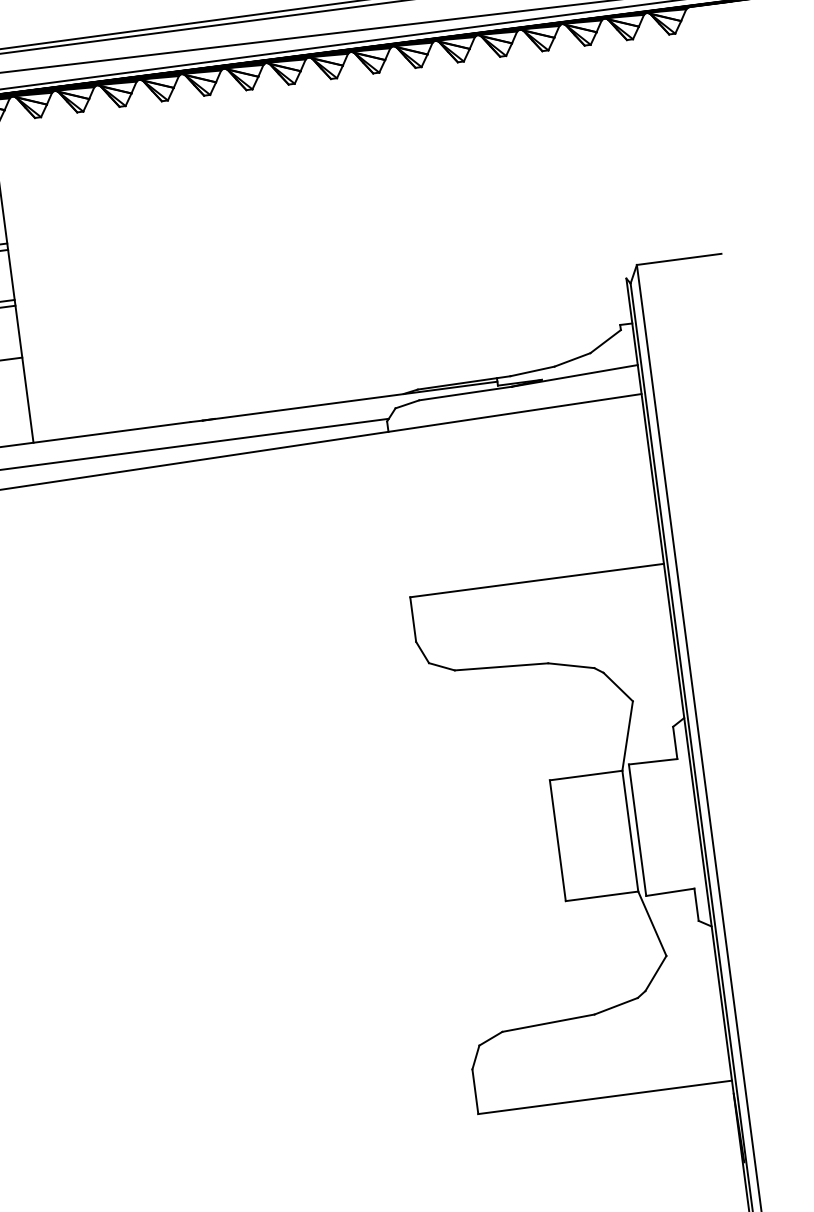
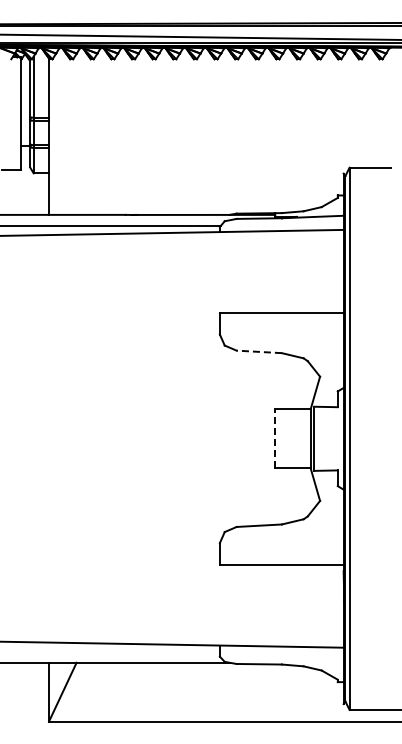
line: (501, 665) -> (259, 351), solid -> dashed
line: (558, 840) -> (275, 438), solid -> dashed

